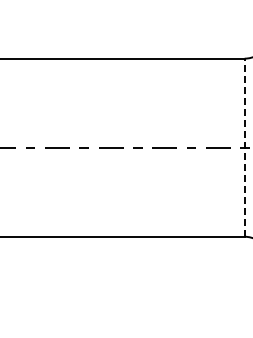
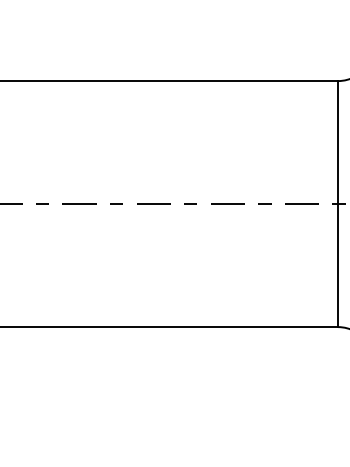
line: (244, 147) -> (338, 203), dashed -> solid

